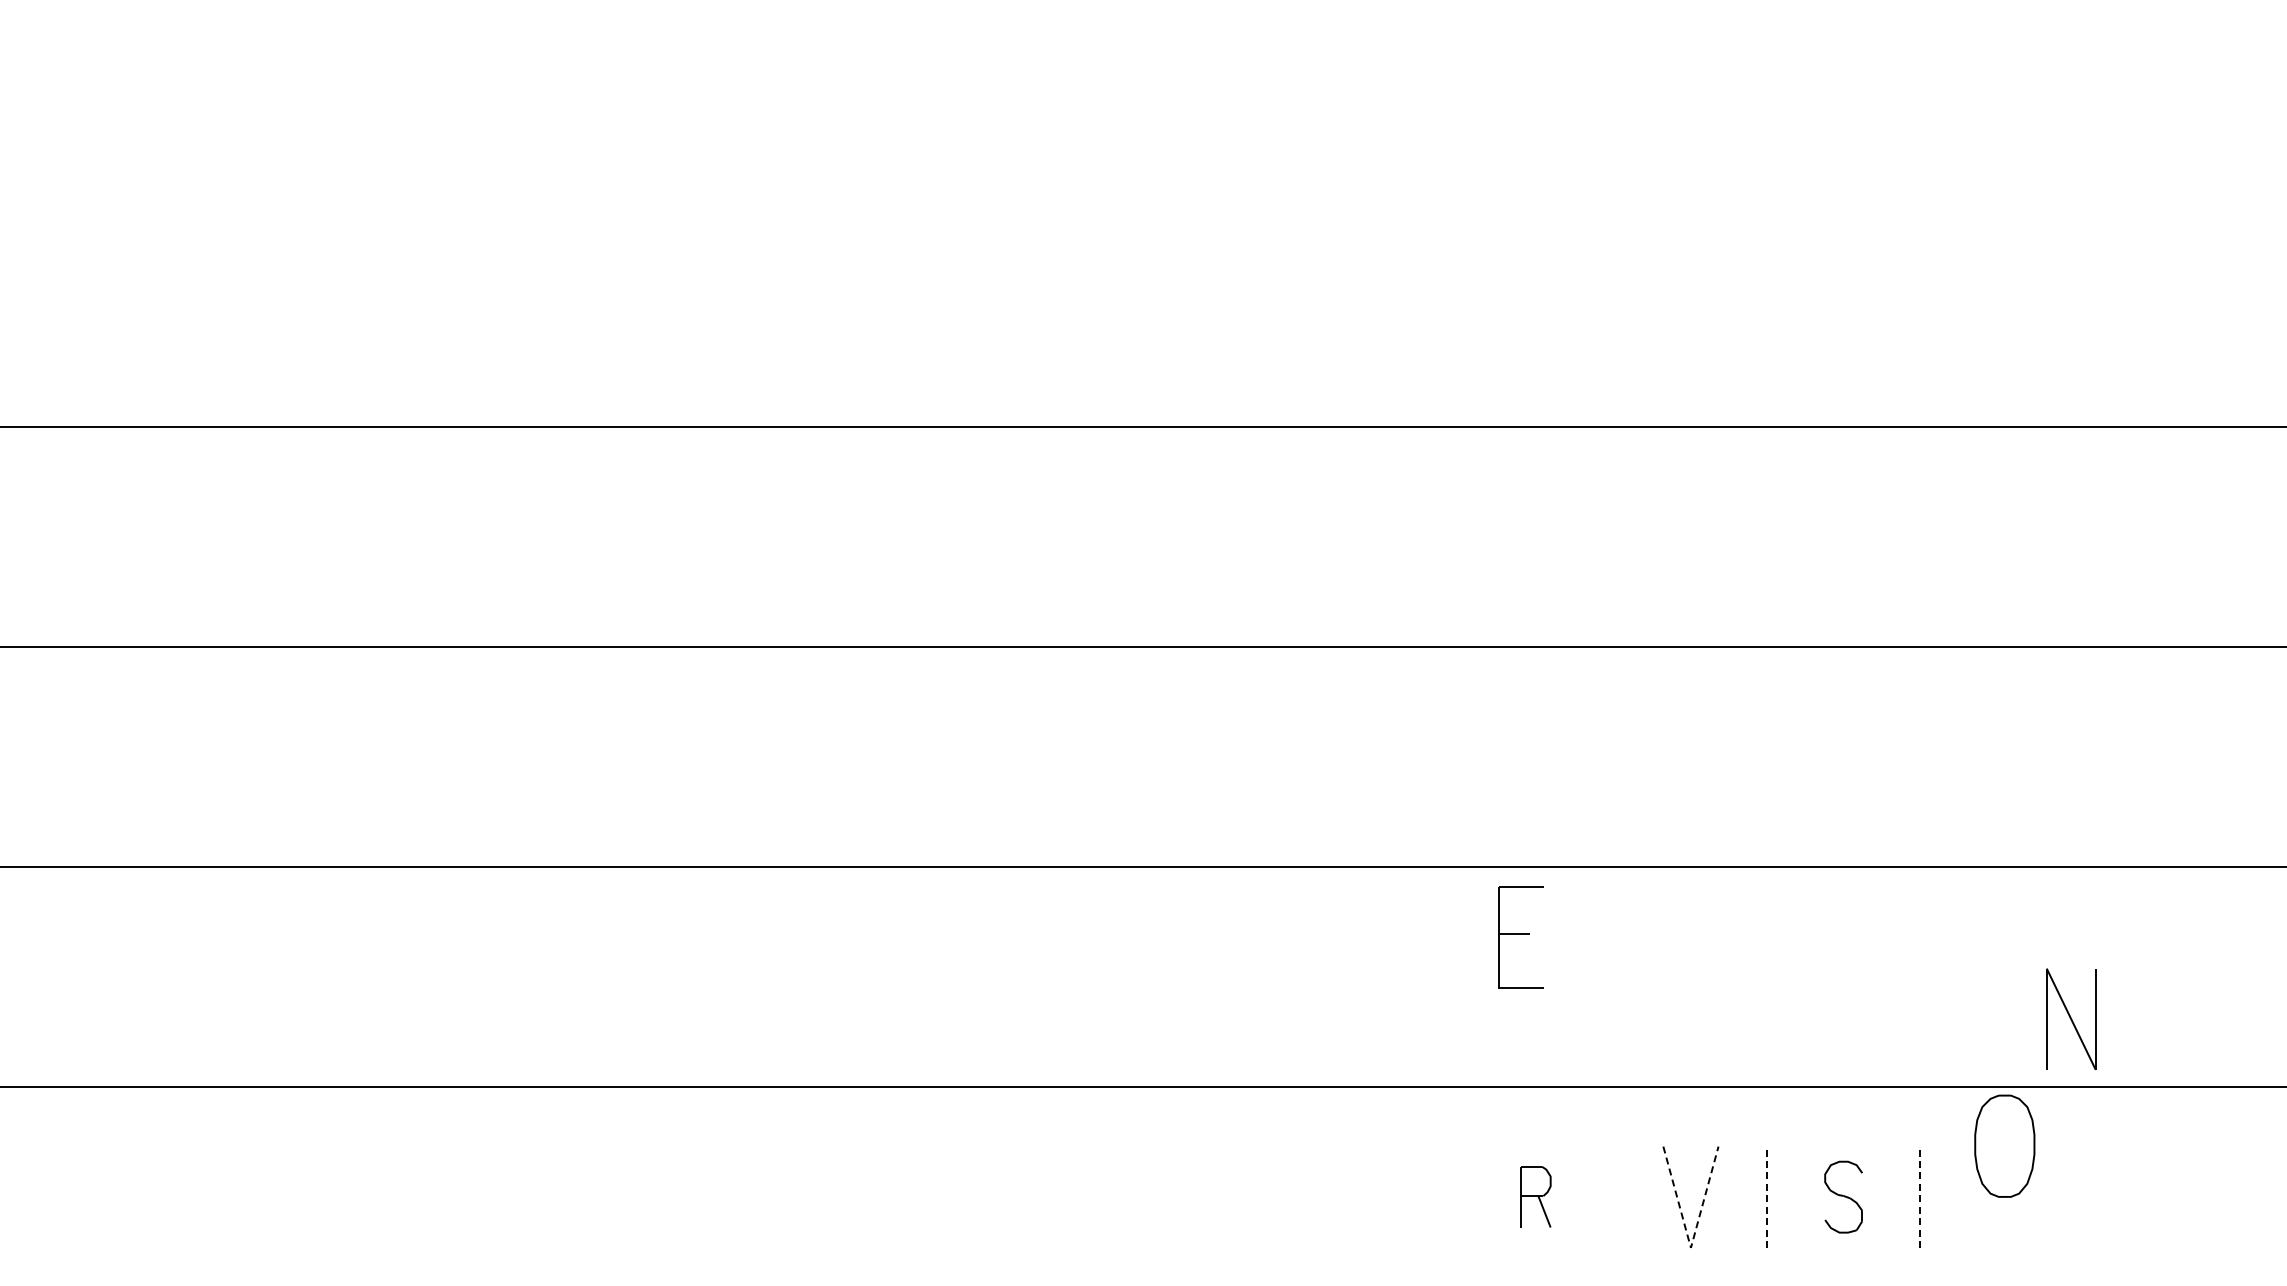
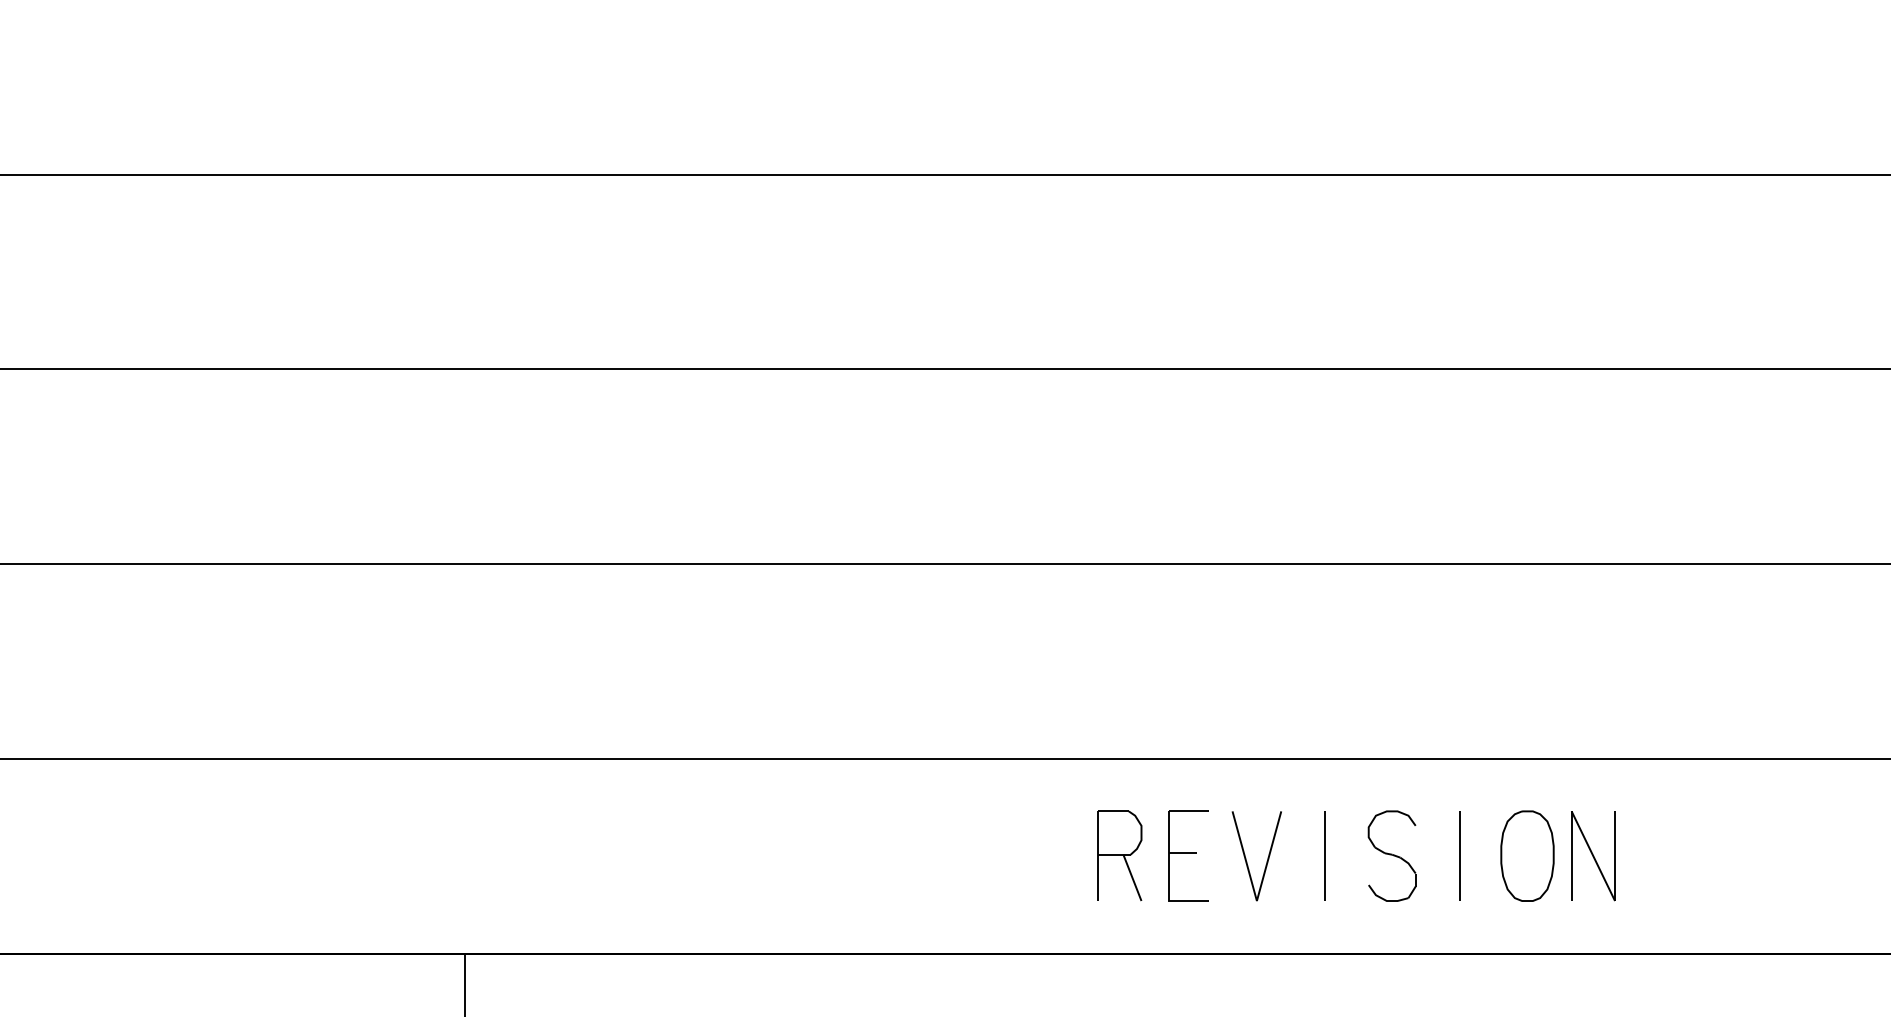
part: (1520, 937) -> (1188, 856), moved
part: (2071, 1018) -> (1593, 855), moved
part: (2004, 1145) -> (1527, 855), moved
part: (1535, 1196) -> (1119, 855), size x1.67
part: (1843, 1196) -> (1391, 855), size x1.43
line: (1767, 1197) -> (1324, 856), dashed -> solid
line: (1920, 1197) -> (1459, 856), dashed -> solid
line: (1690, 1247) -> (1256, 900), dashed -> solid

